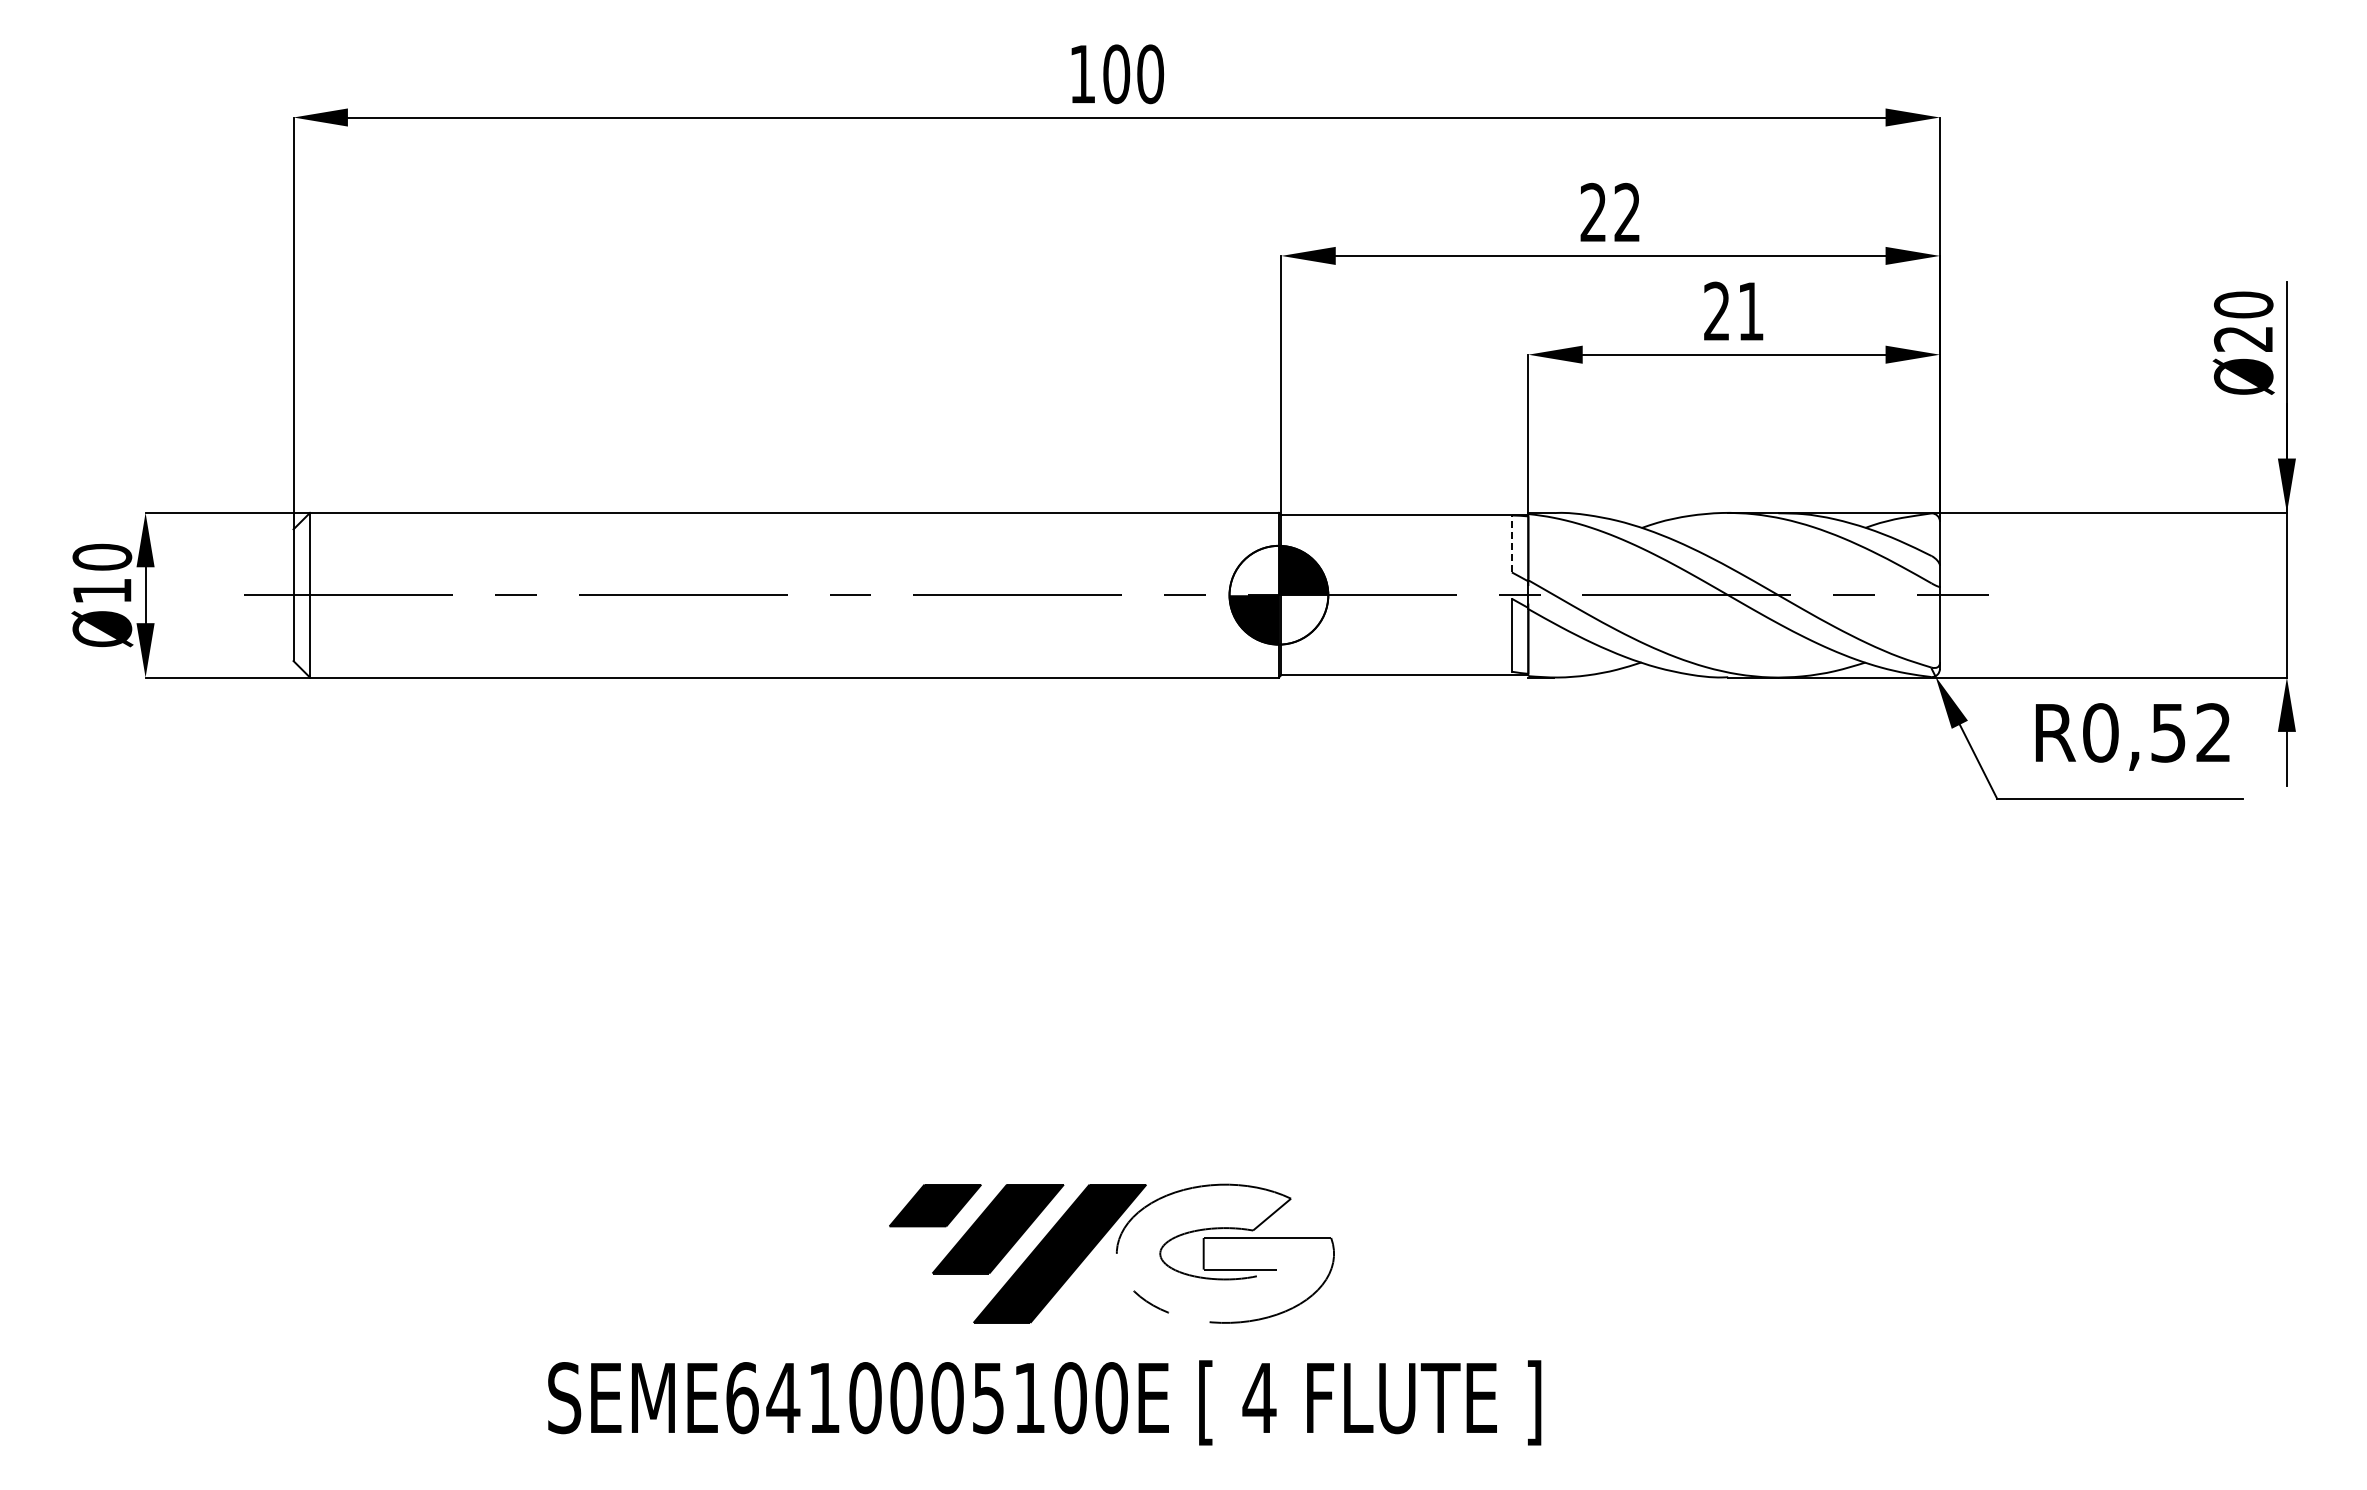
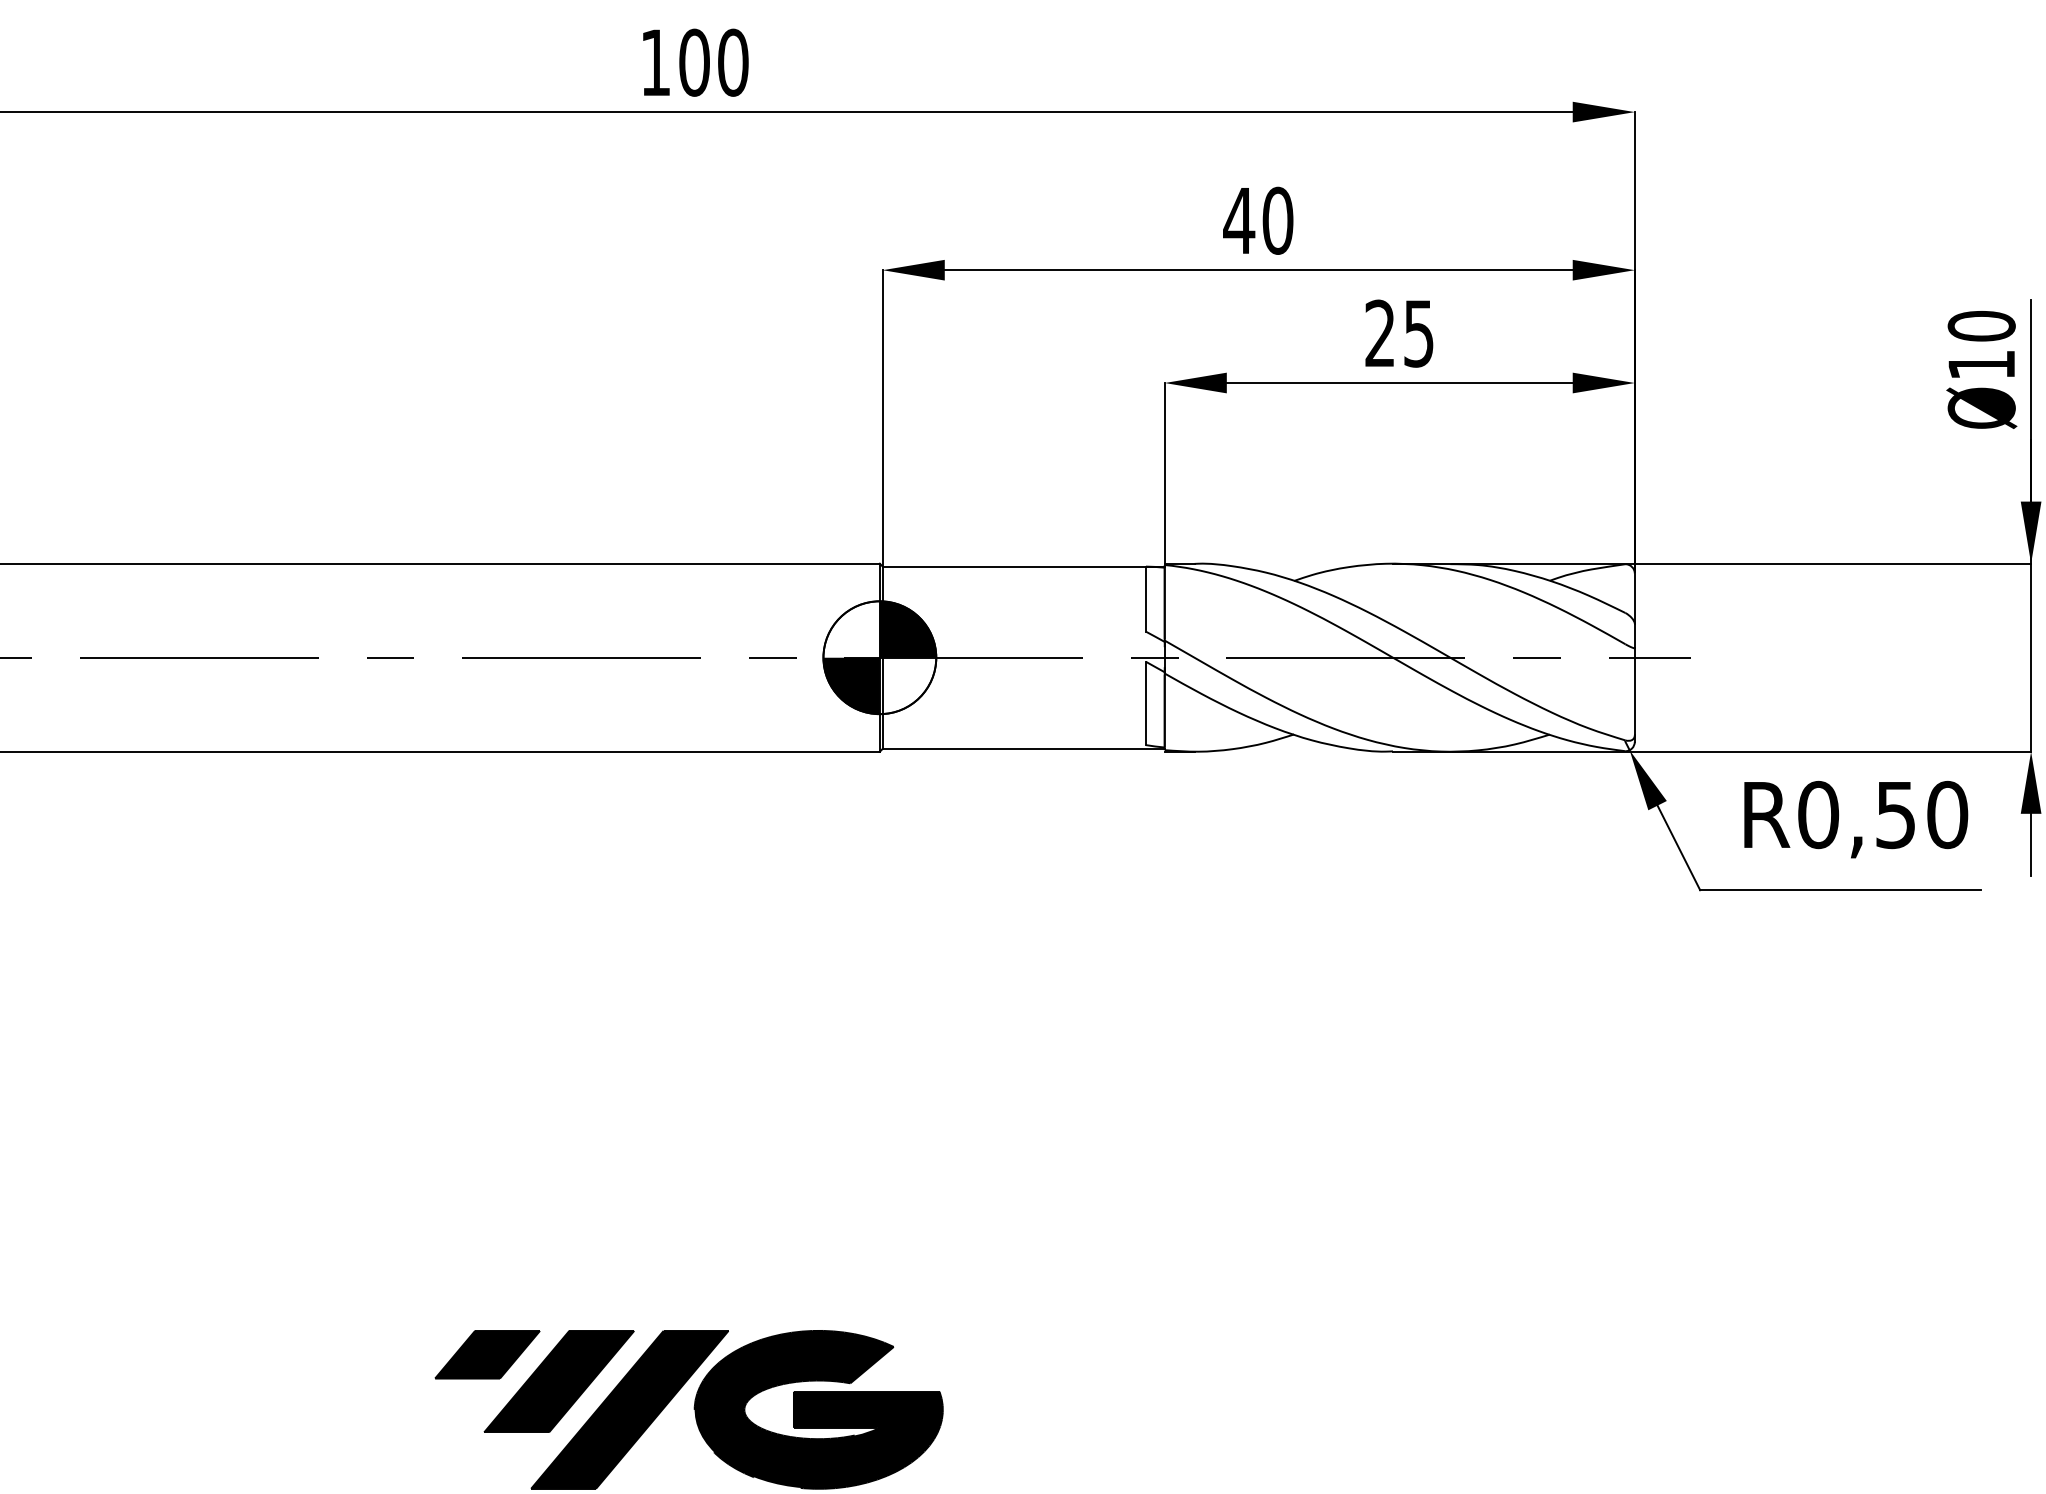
text: (1609, 212) -> (1257, 220), 22 -> 40
text: (1750, 311) -> (1418, 333), 21 -> 25
text: (2242, 338) -> (1980, 364), Ø20 -> Ø10
line: (1511, 543) -> (1145, 598), dashed -> solid
text: (2213, 732) -> (1947, 814), R0,52 -> R0,50
fill: (1225, 1253) -> (818, 1409), added

